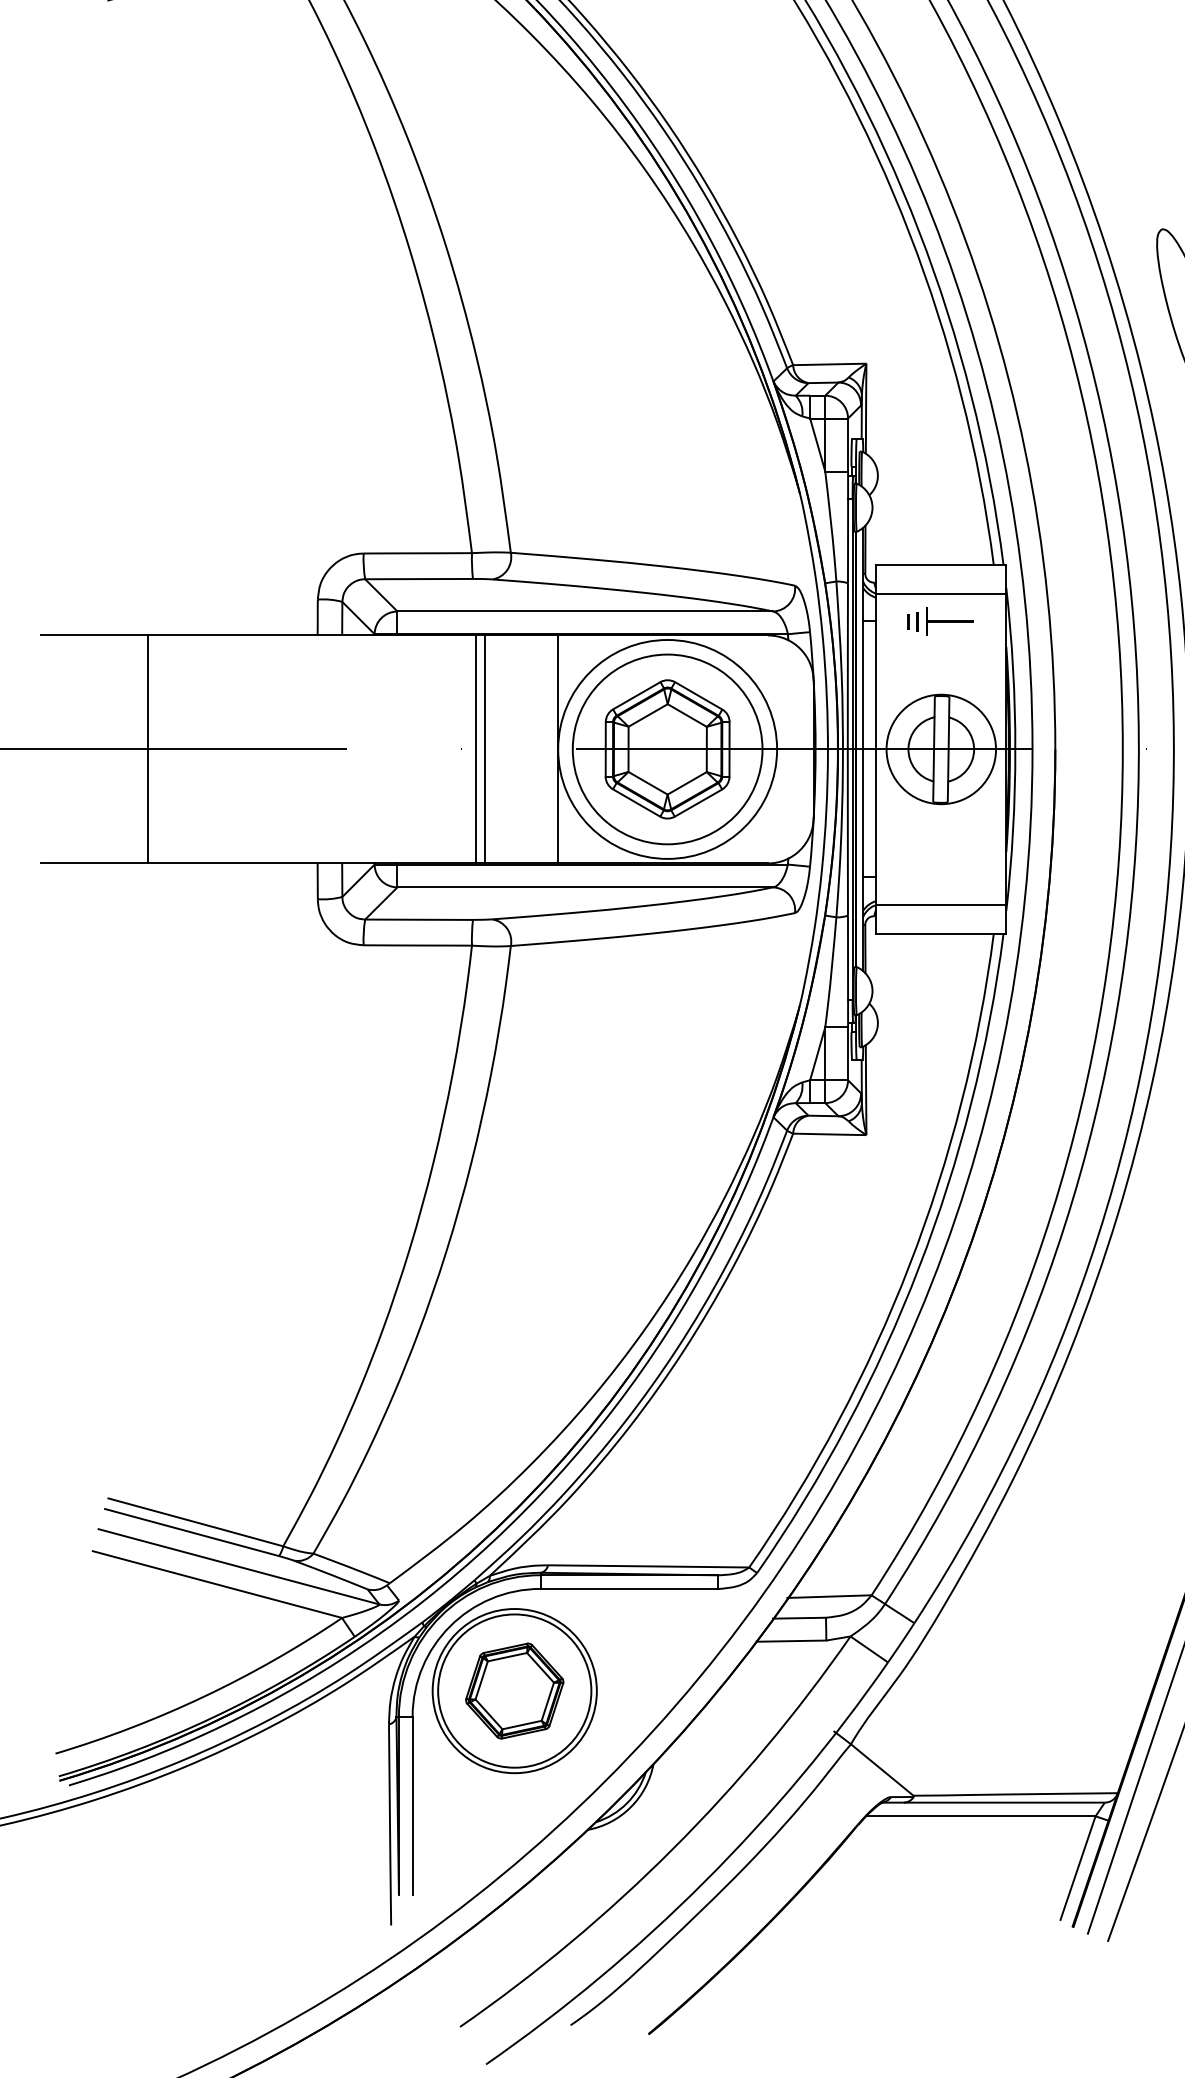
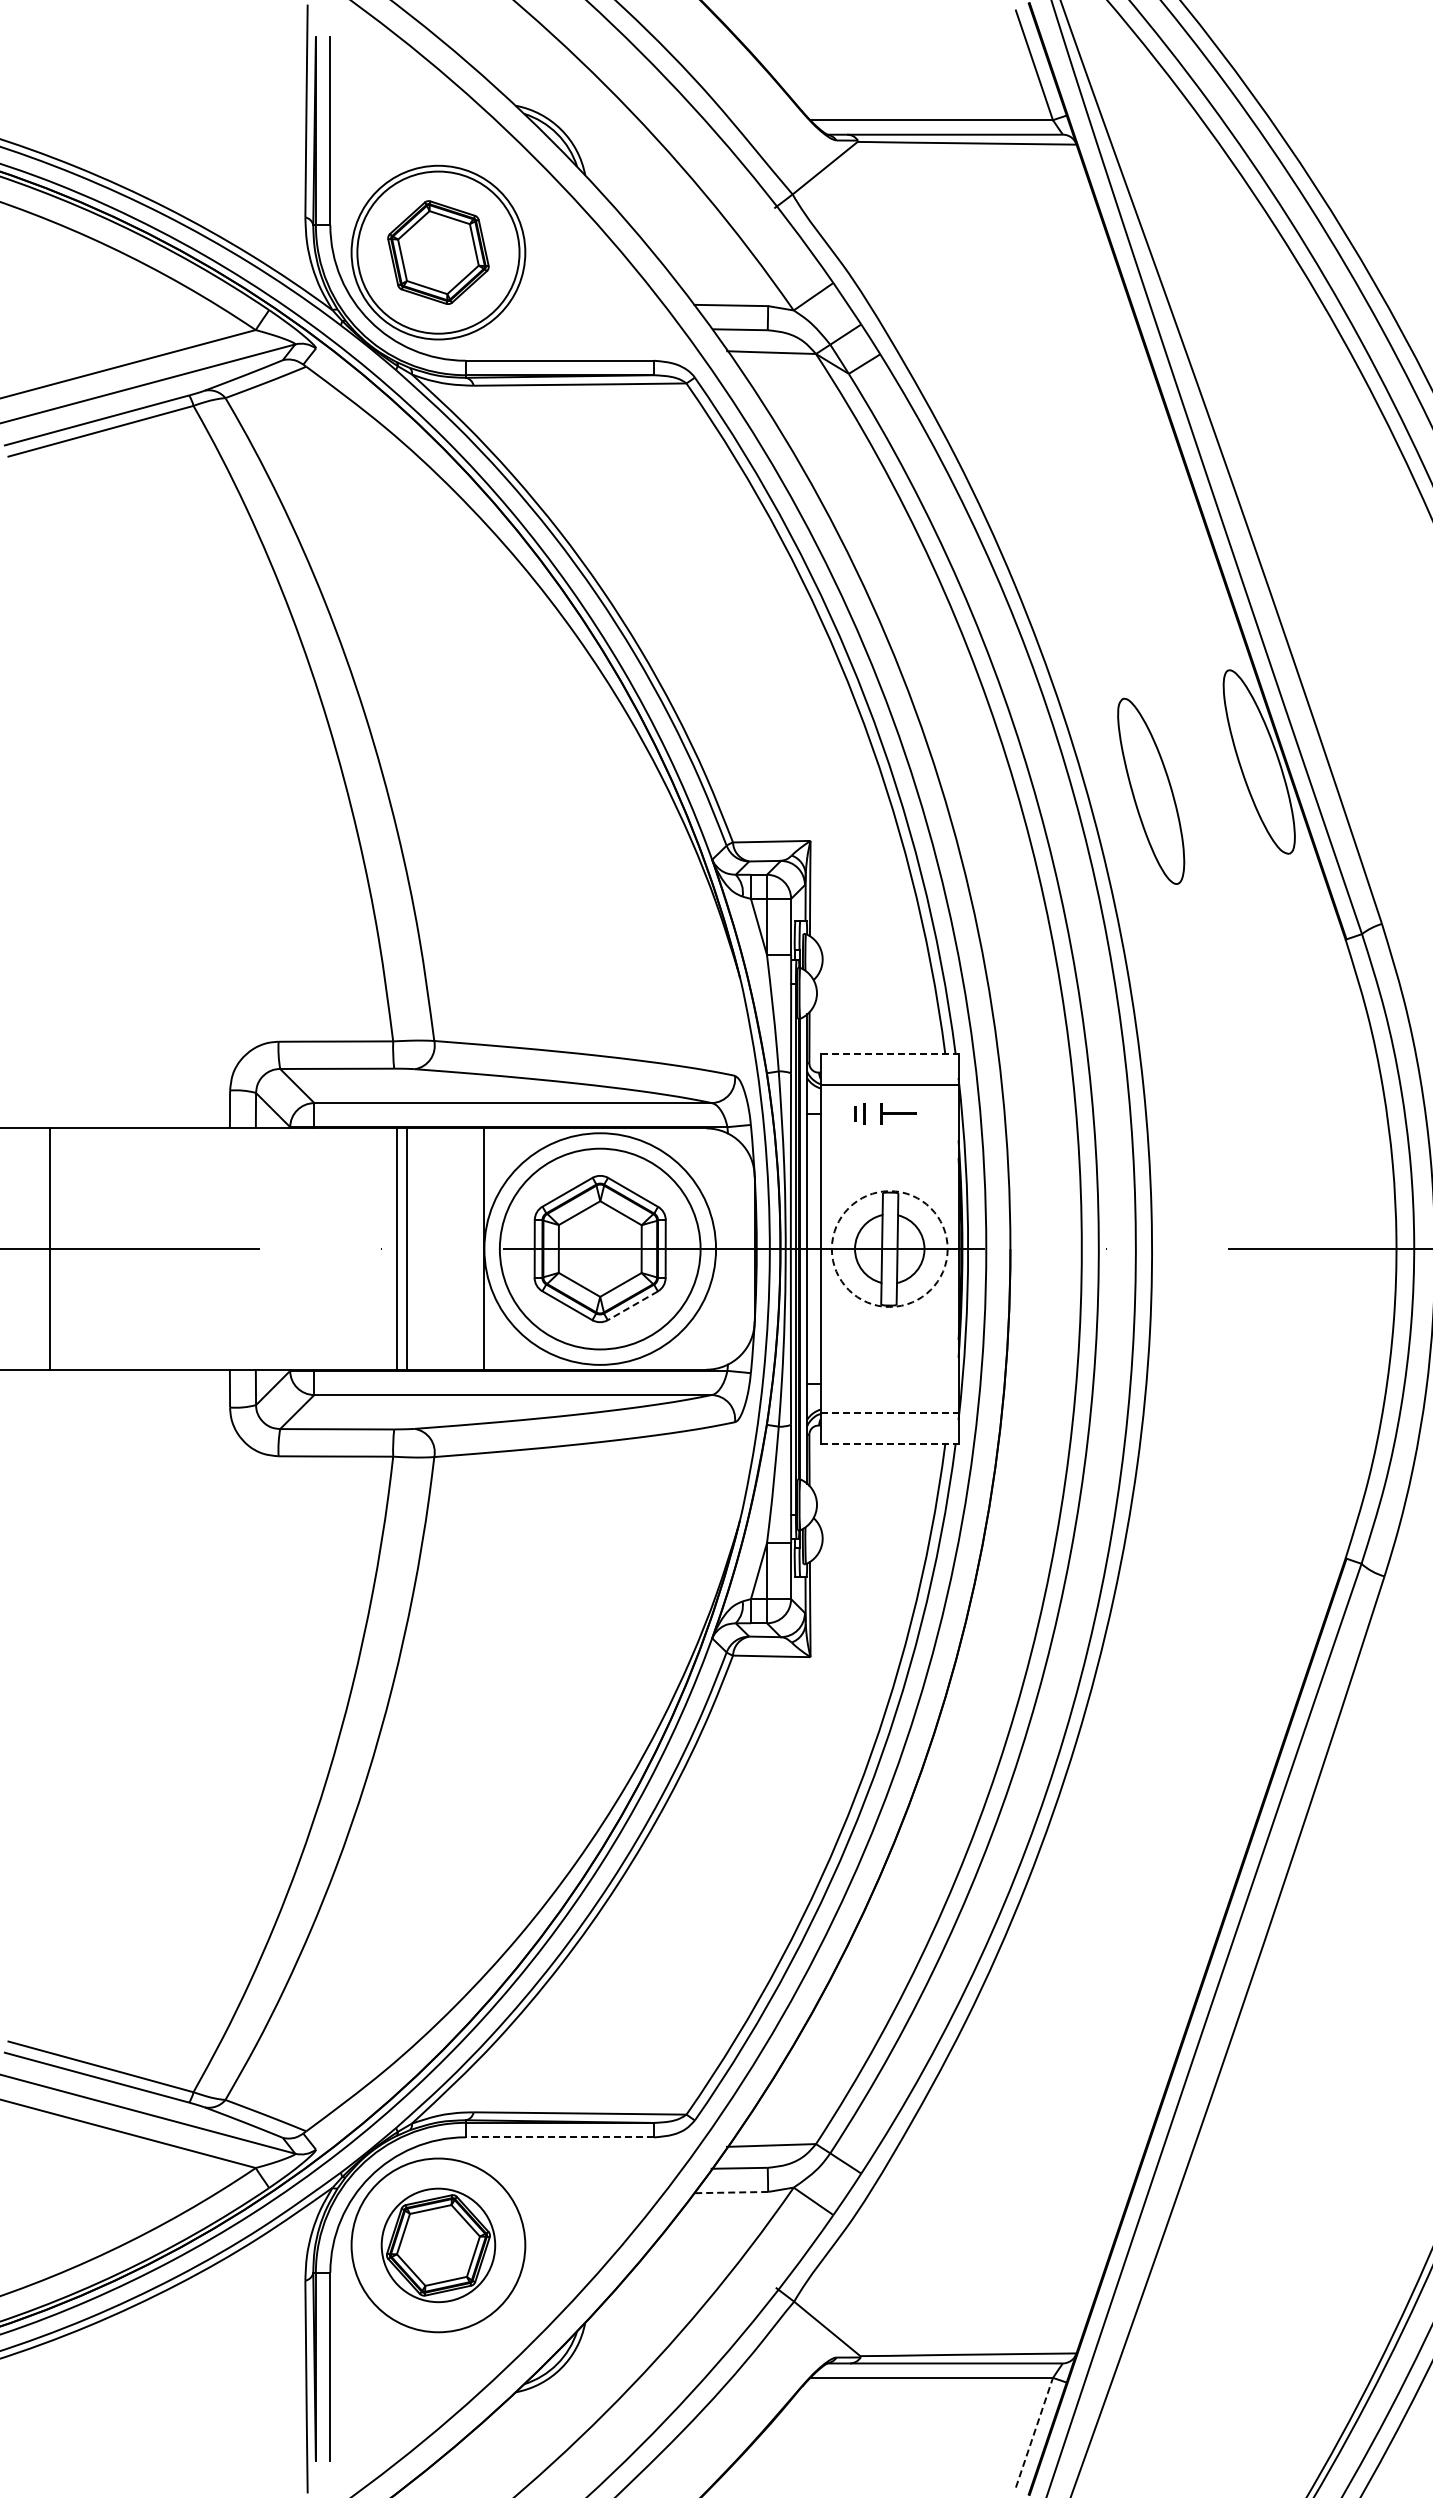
line: (941, 565) -> (889, 1054), solid -> dashed
part: (949, 621) -> (898, 1113), size x0.7
circle: (941, 748) -> (889, 1248), solid -> dashed
line: (698, 802) -> (632, 1305), solid -> dashed
line: (941, 904) -> (889, 1413), solid -> dashed
line: (941, 934) -> (889, 1444), solid -> dashed
line: (629, 1589) -> (559, 2137), solid -> dashed
line: (791, 1641) -> (731, 2192), solid -> dashed
circle: (514, 1691) -> (438, 2245), size x0.7
line: (1078, 1867) -> (1034, 2432), solid -> dashed

